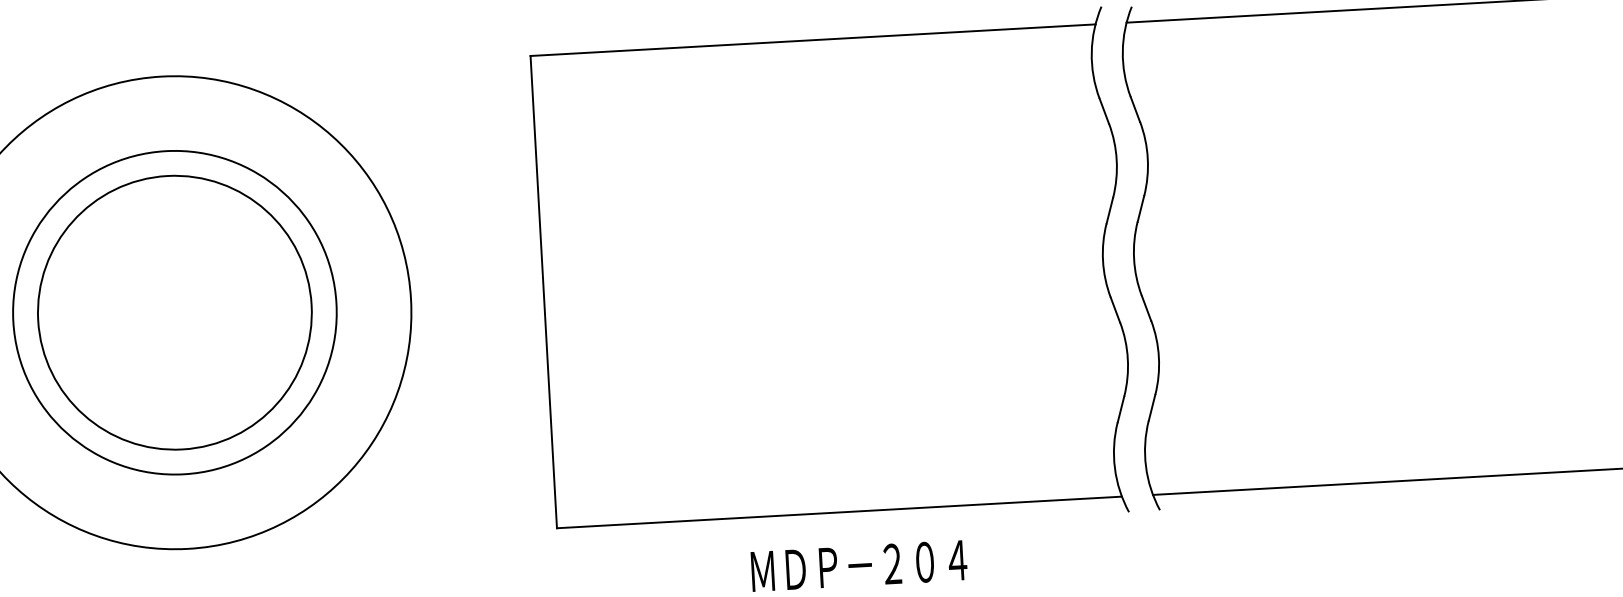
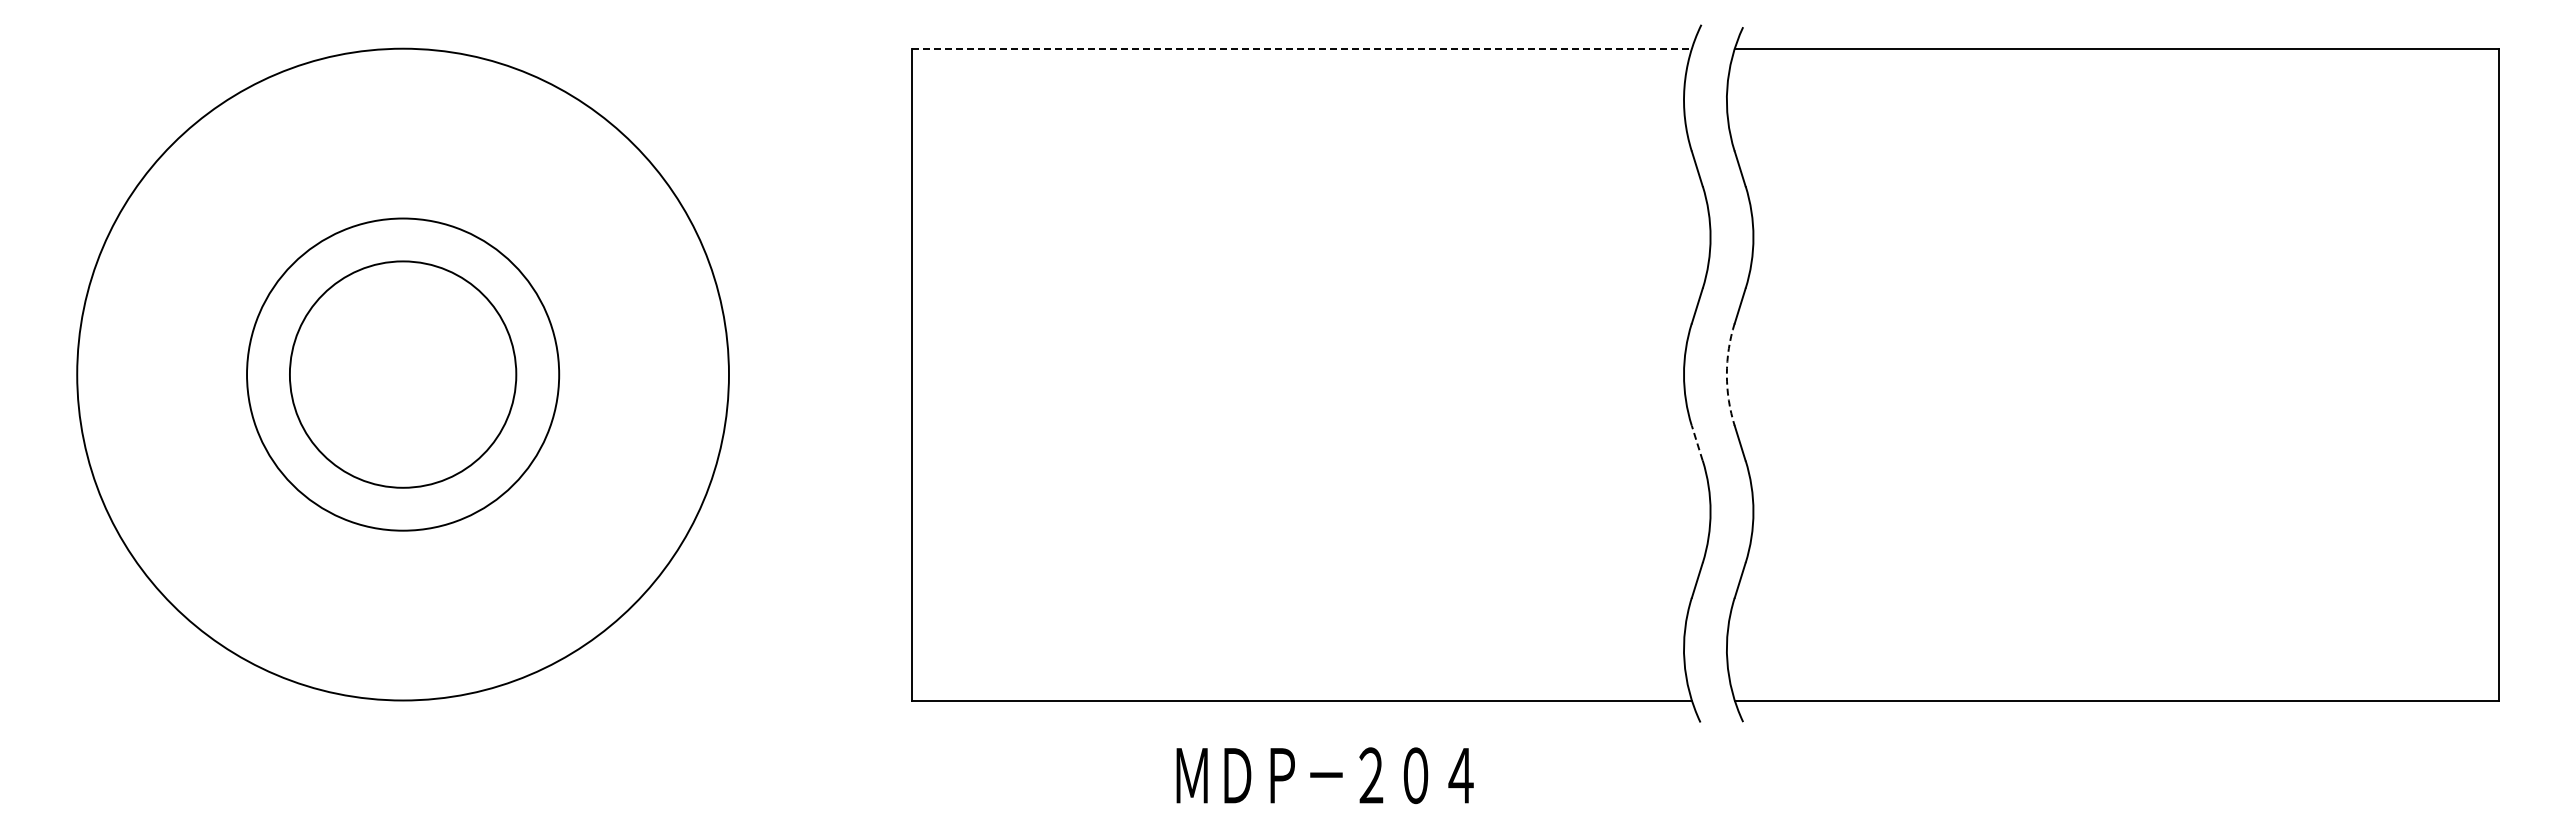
line: (813, 40) -> (1302, 48), solid -> dashed
arc: (1133, 259) -> (1726, 374), solid -> dashed
line: (1115, 309) -> (1697, 442), solid -> dashed
circle: (174, 312) -> (402, 374), size x0.6
circle: (175, 312) -> (403, 374), size x0.7

